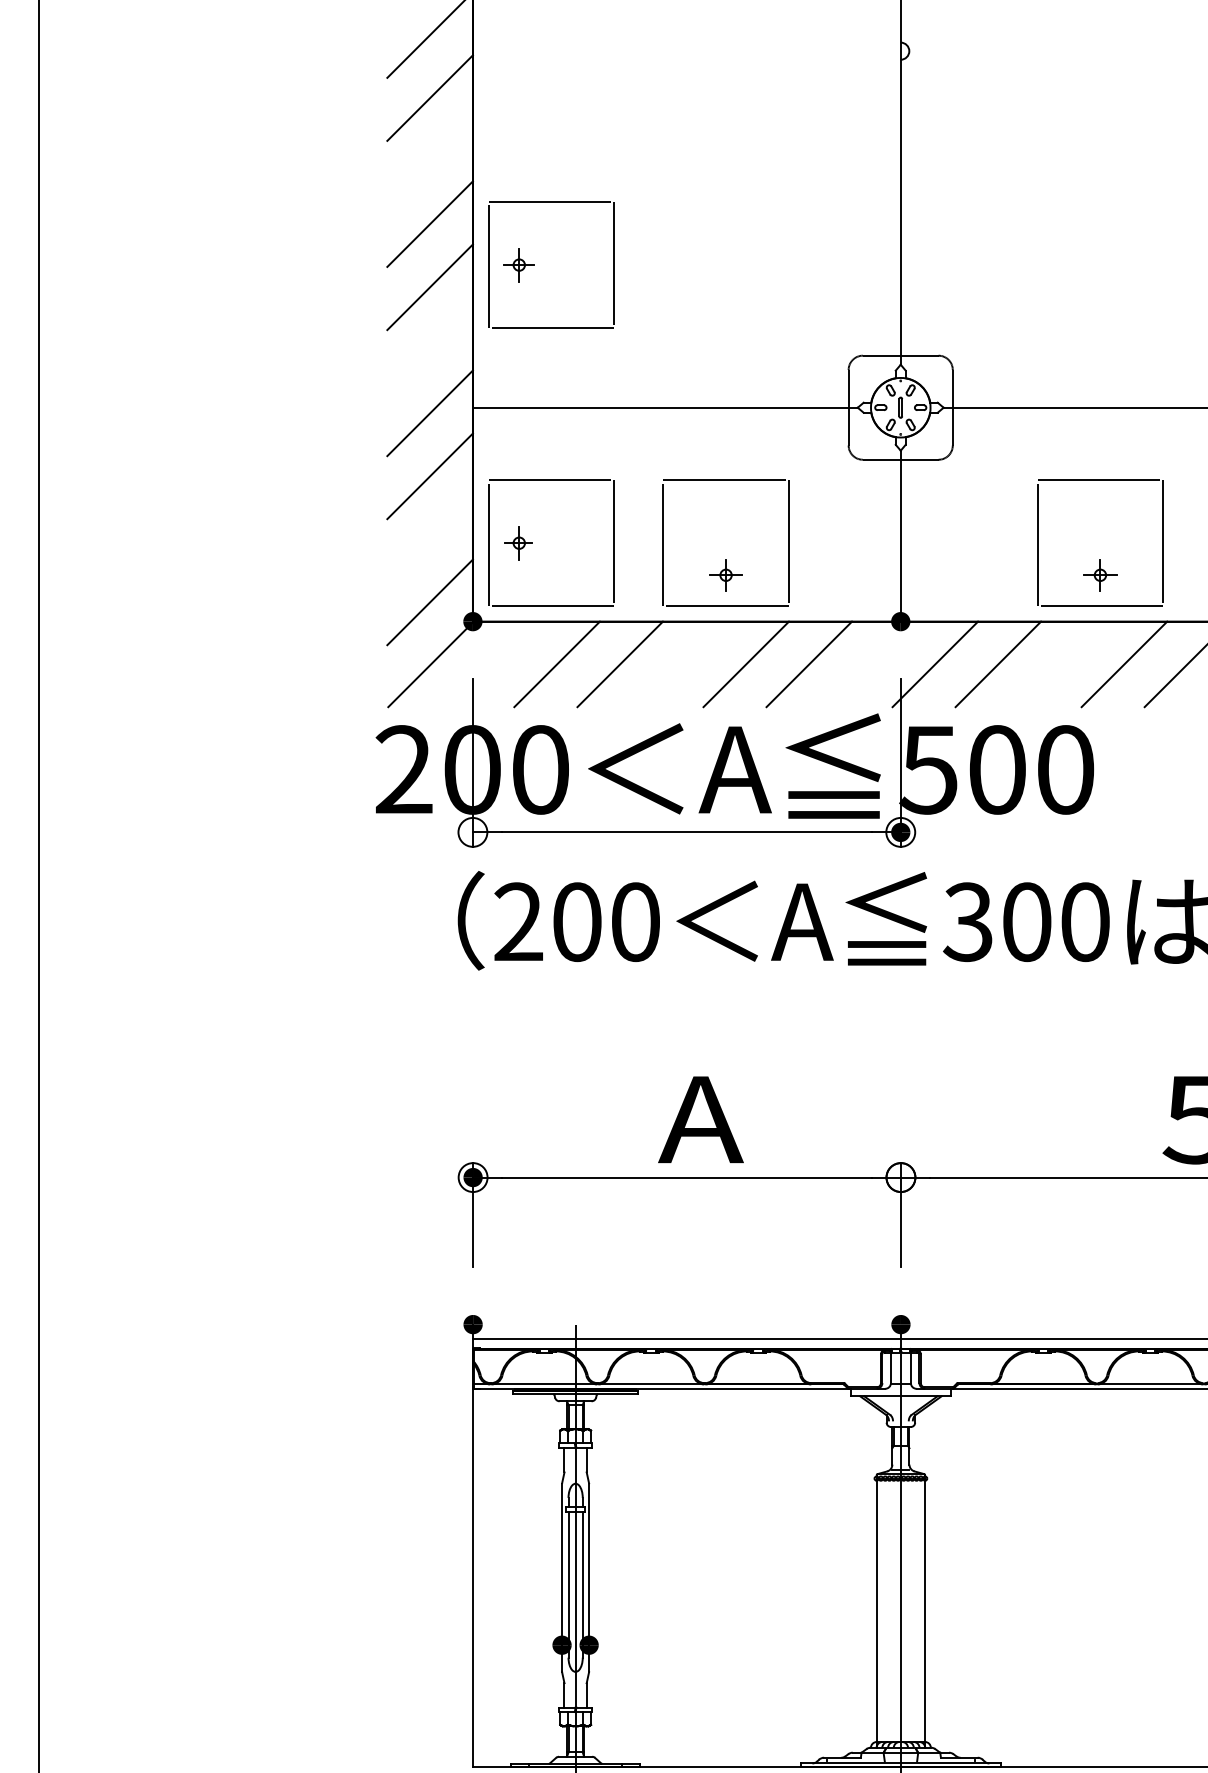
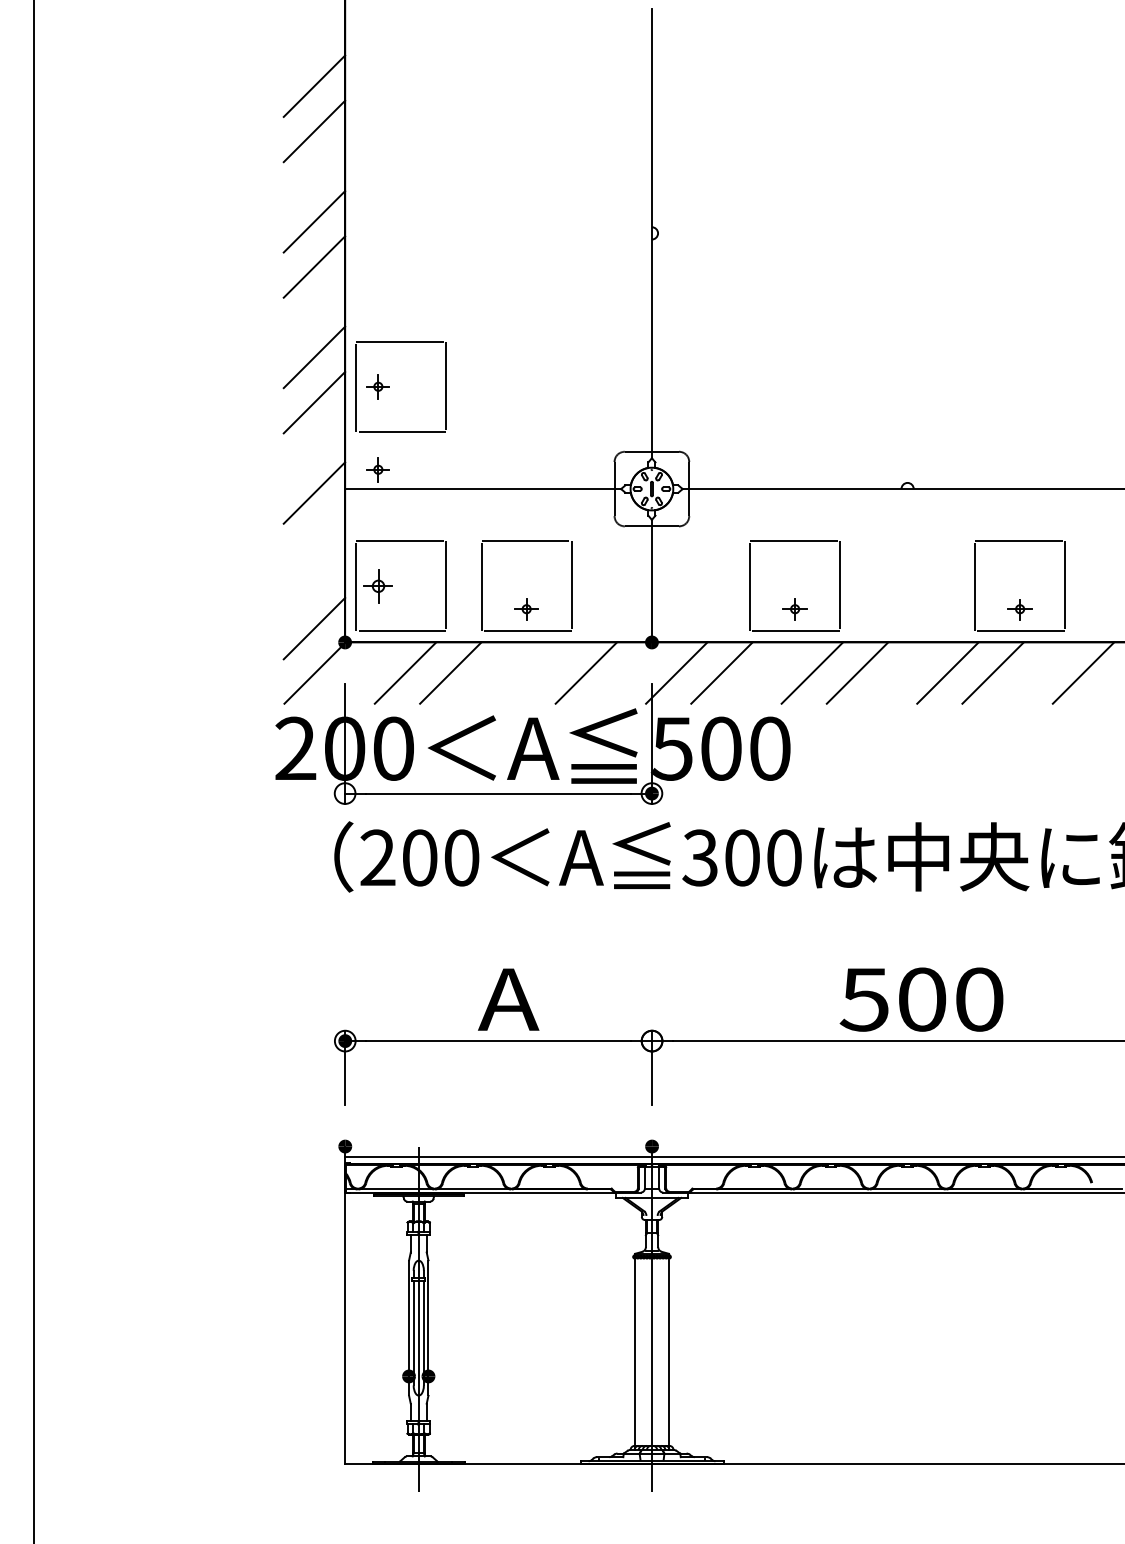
part: (518, 380) -> (377, 469), added
line: (430, 475) -> (314, 537), removed
part: (518, 542) -> (377, 585), size x1.4
line: (745, 663) -> (540, 672), removed

